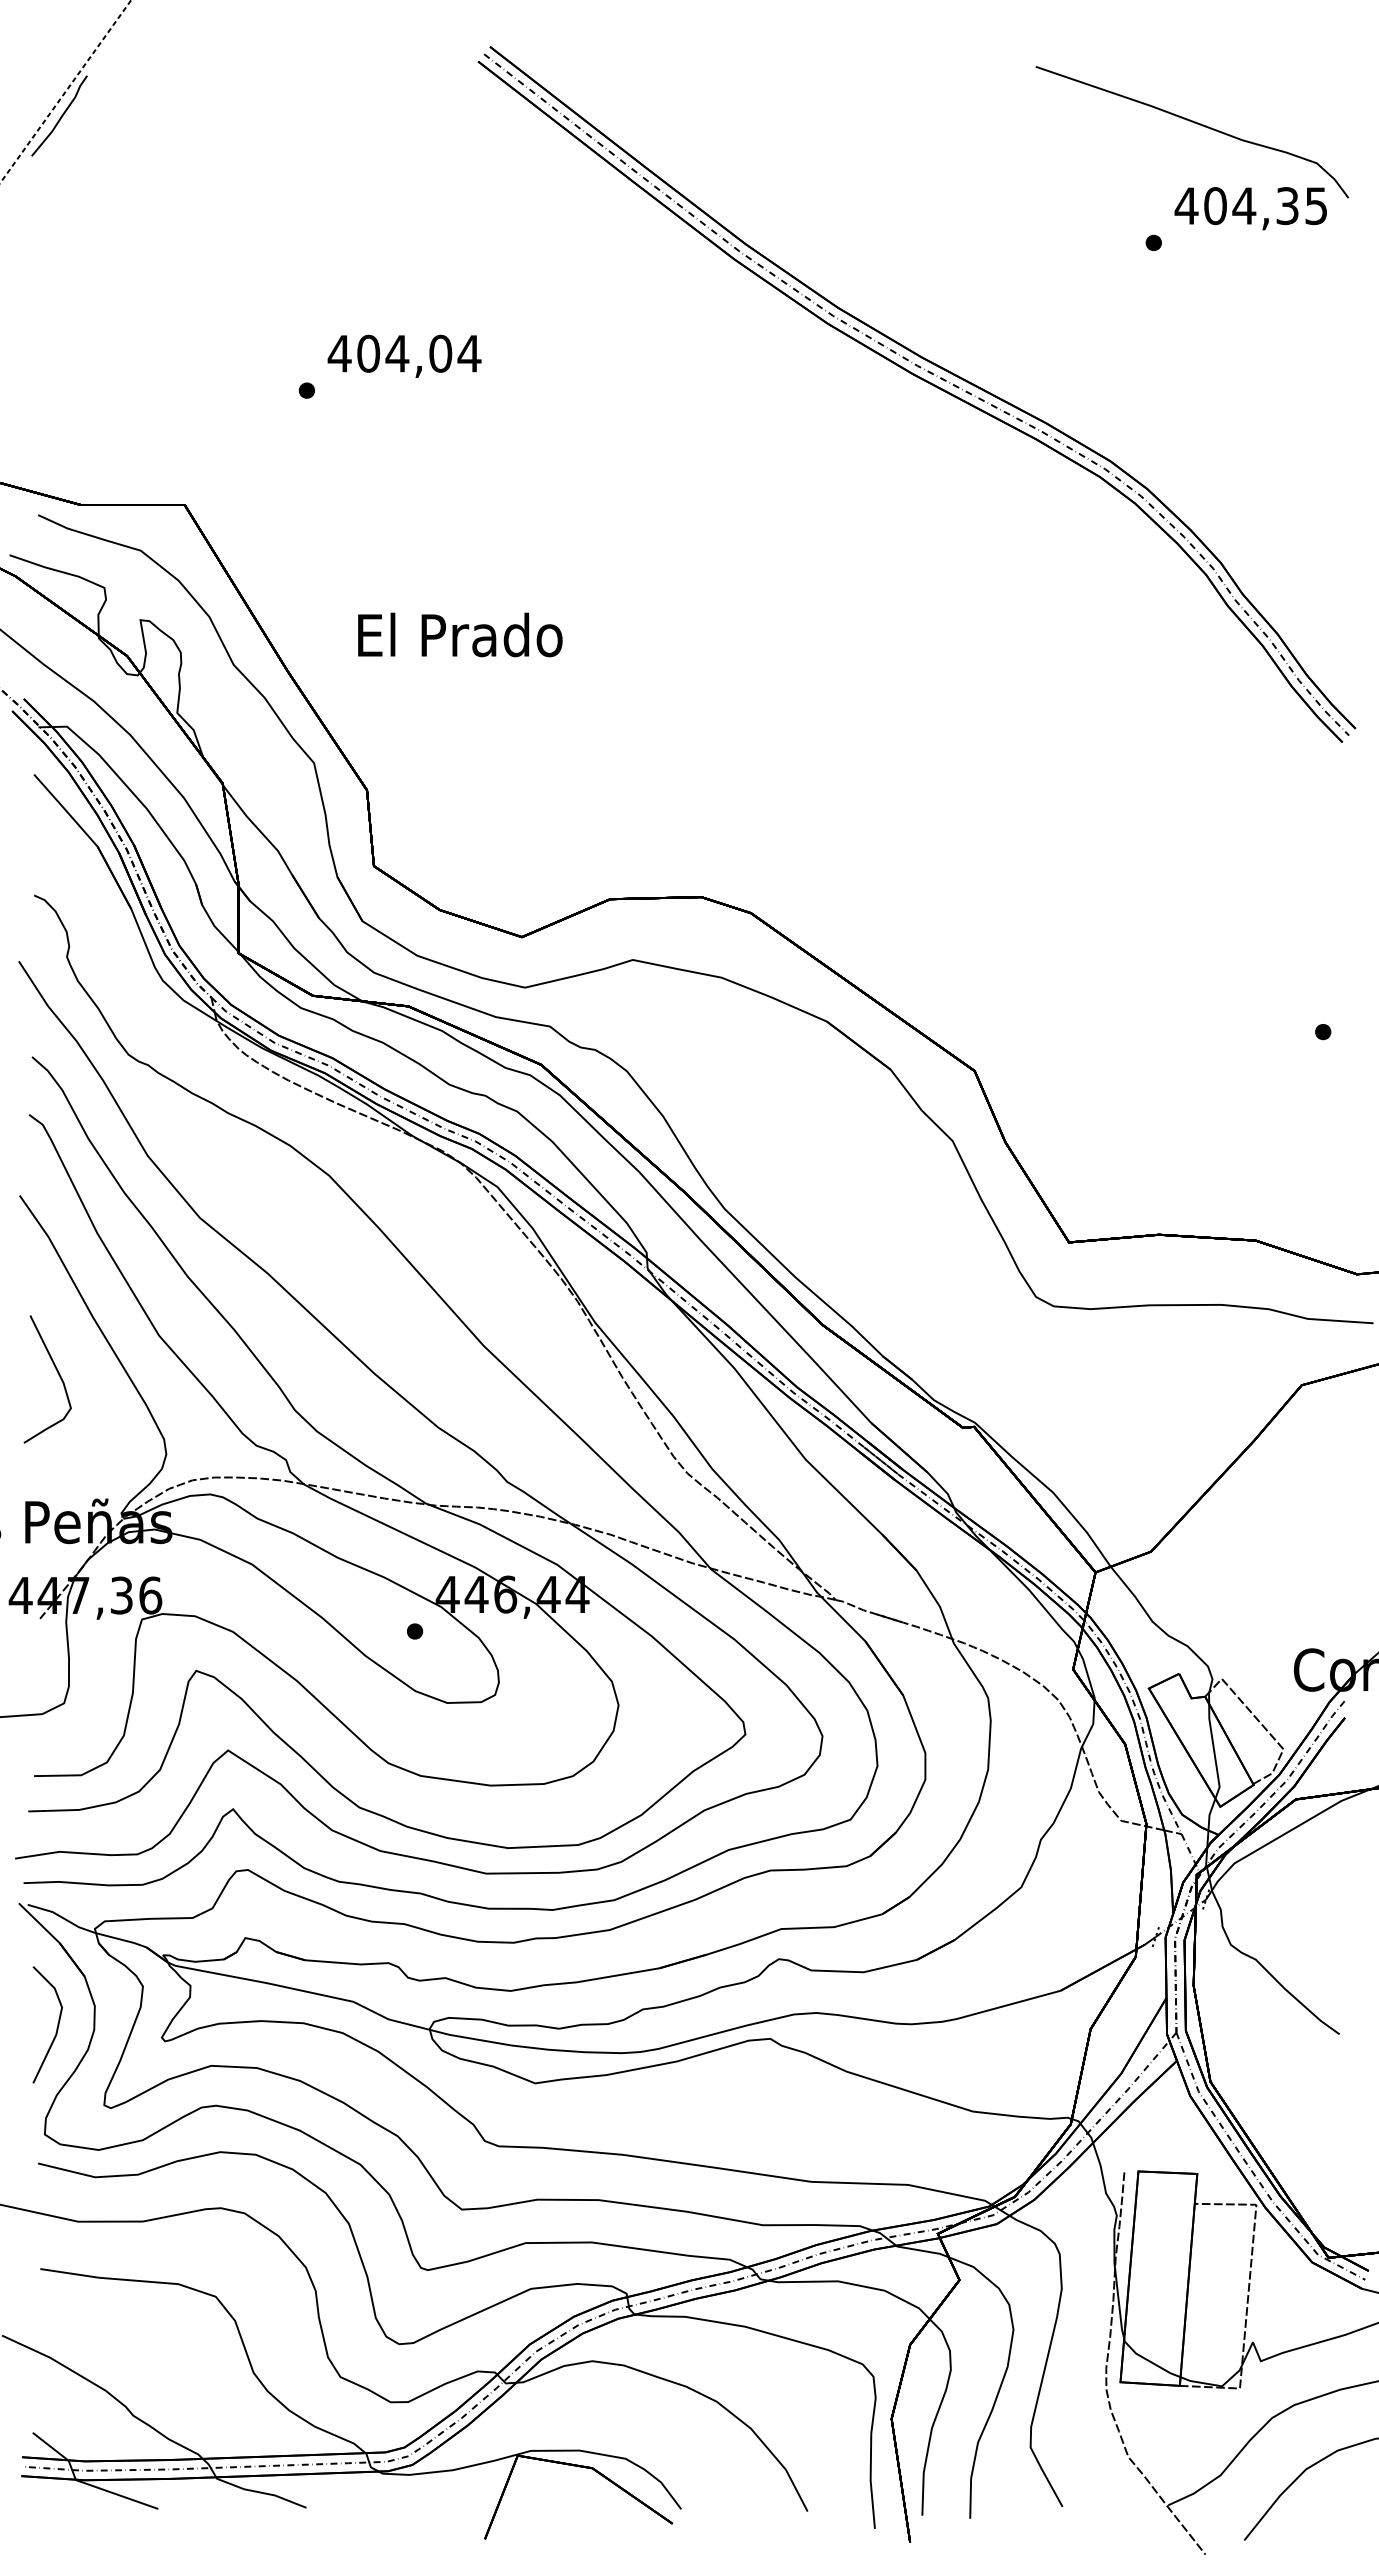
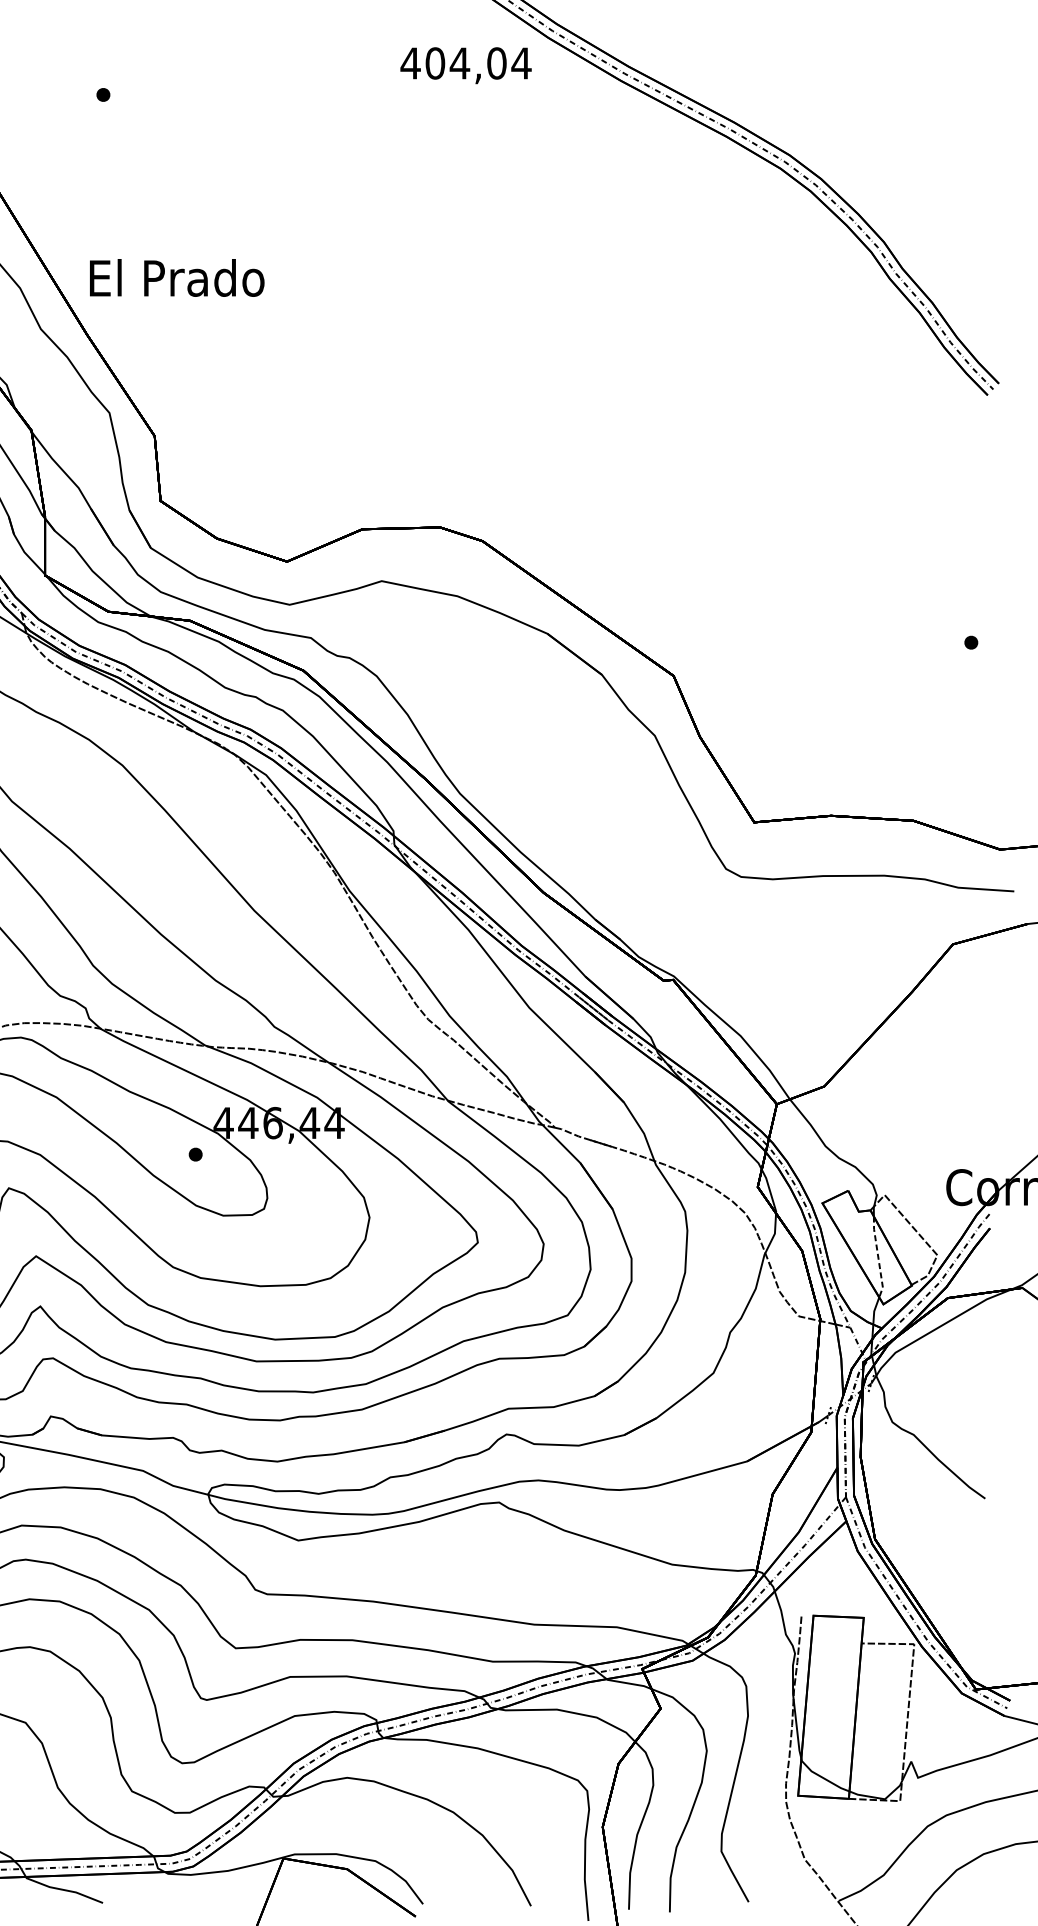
text: (404, 355) -> (465, 64), moved
text: (460, 634) -> (177, 277), moved
line: (1214, 1751) -> (878, 1257), solid -> dashed

